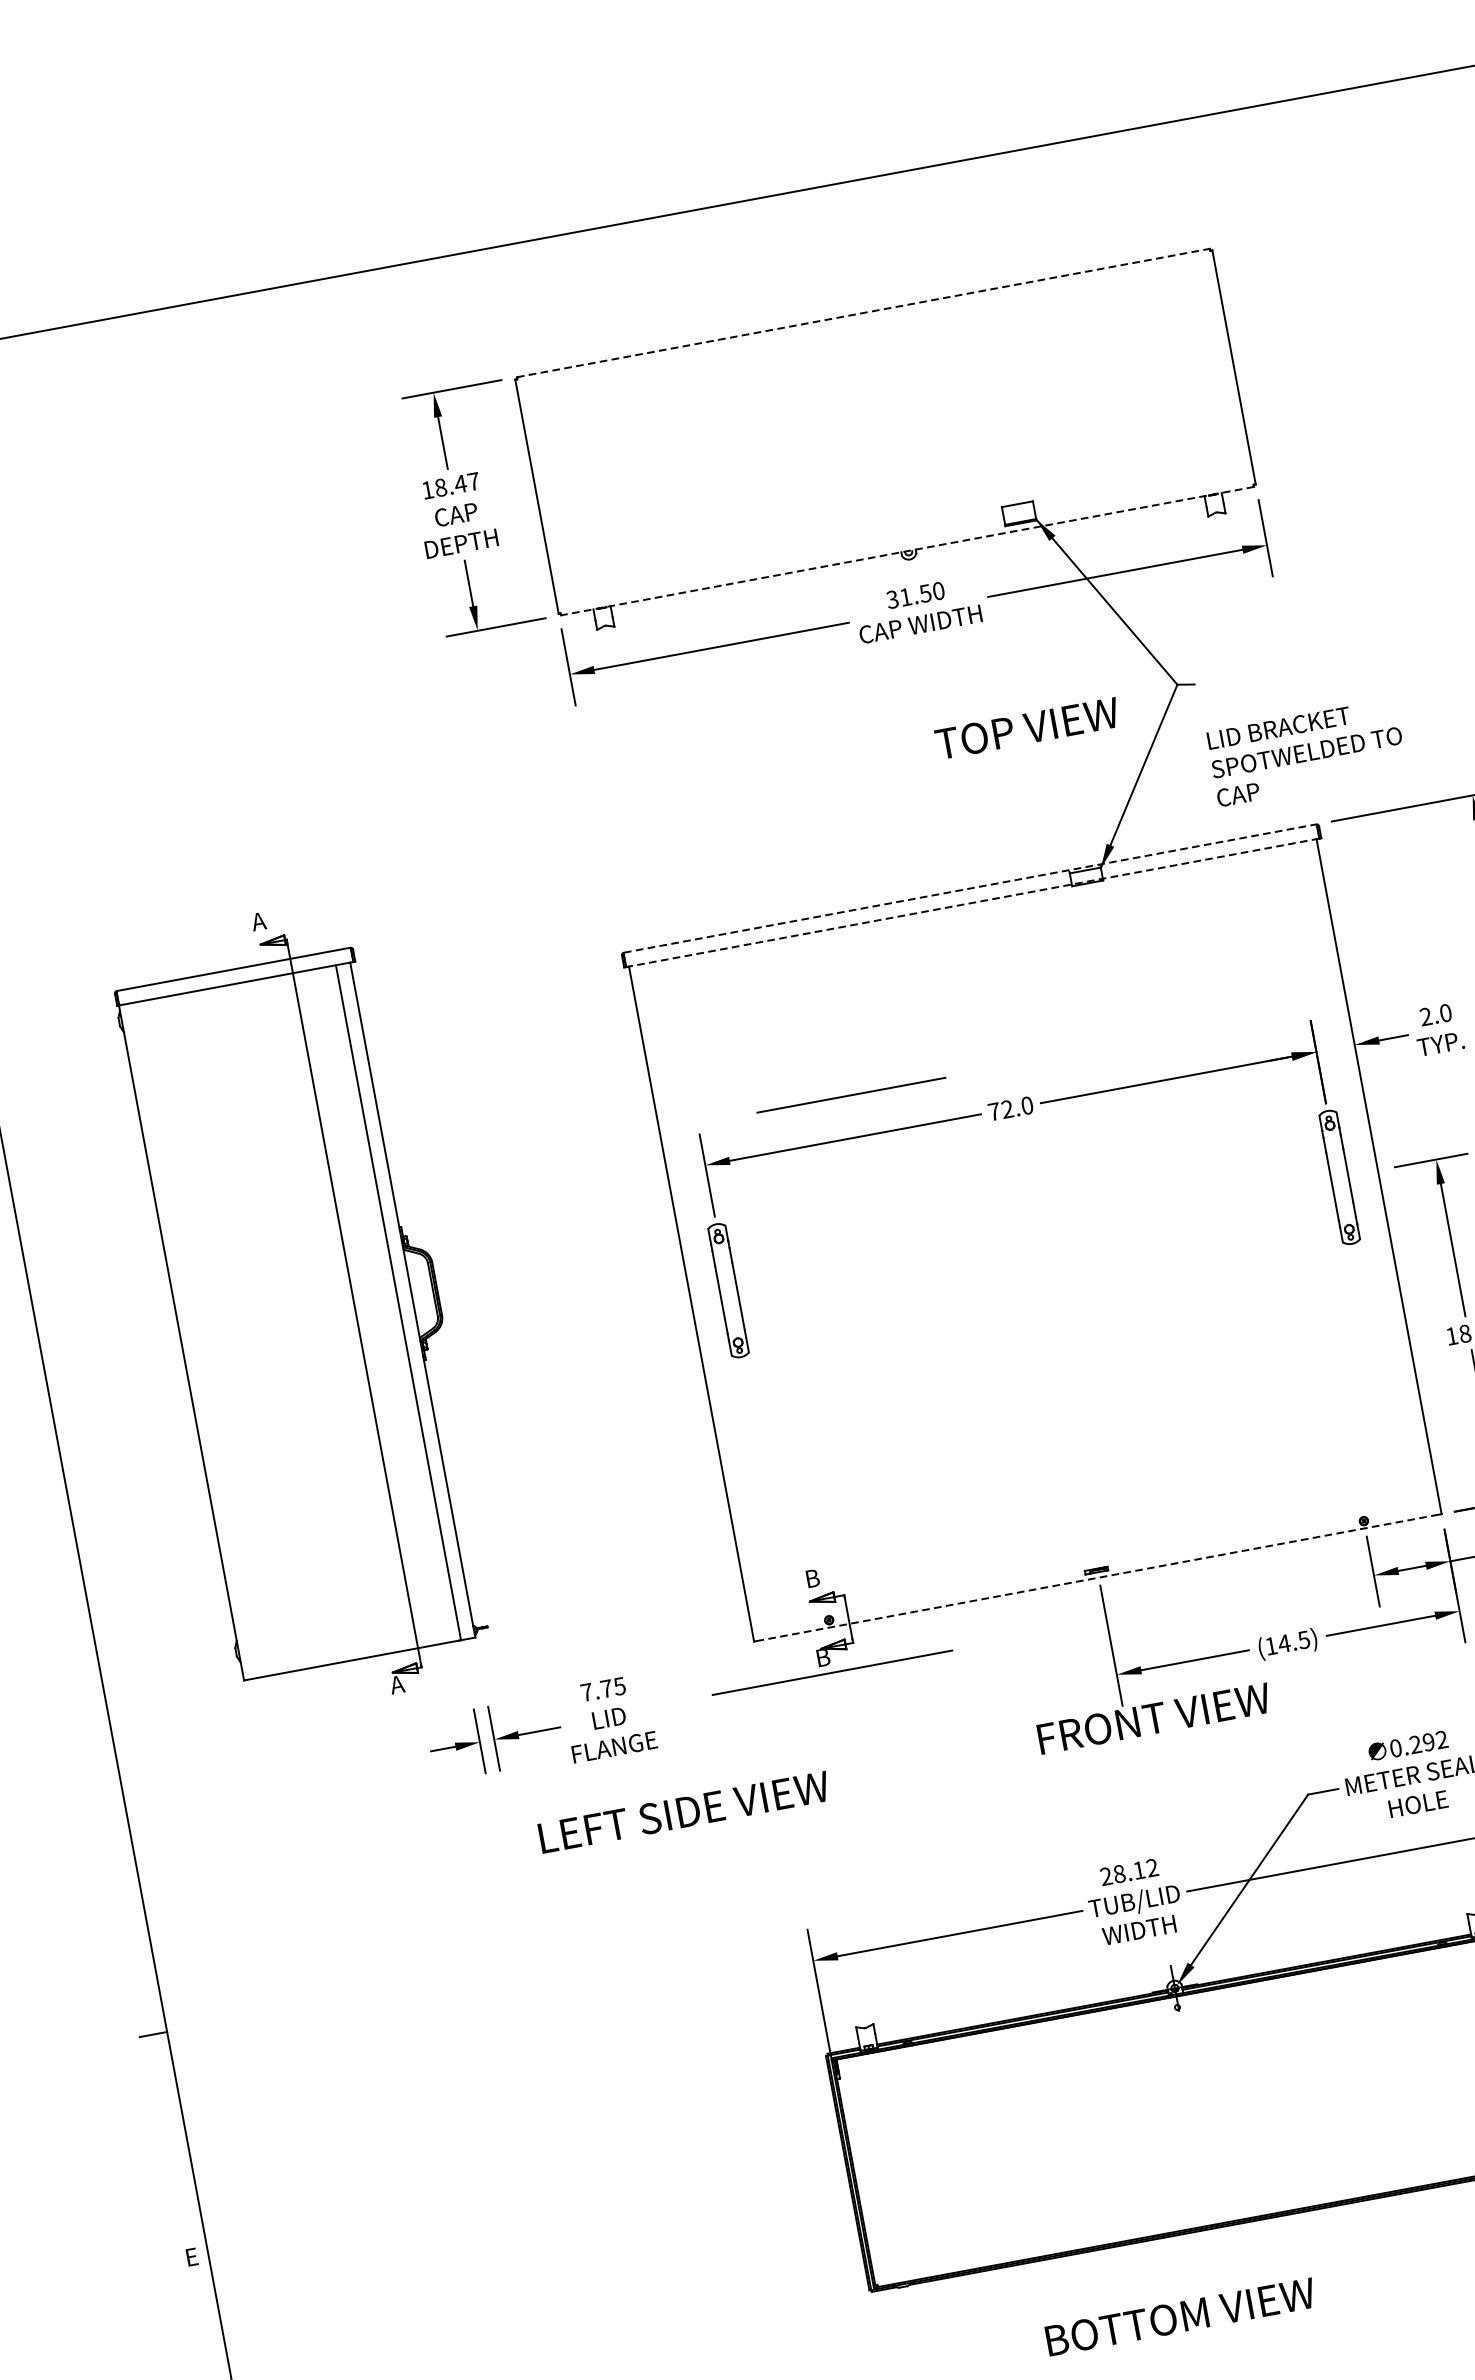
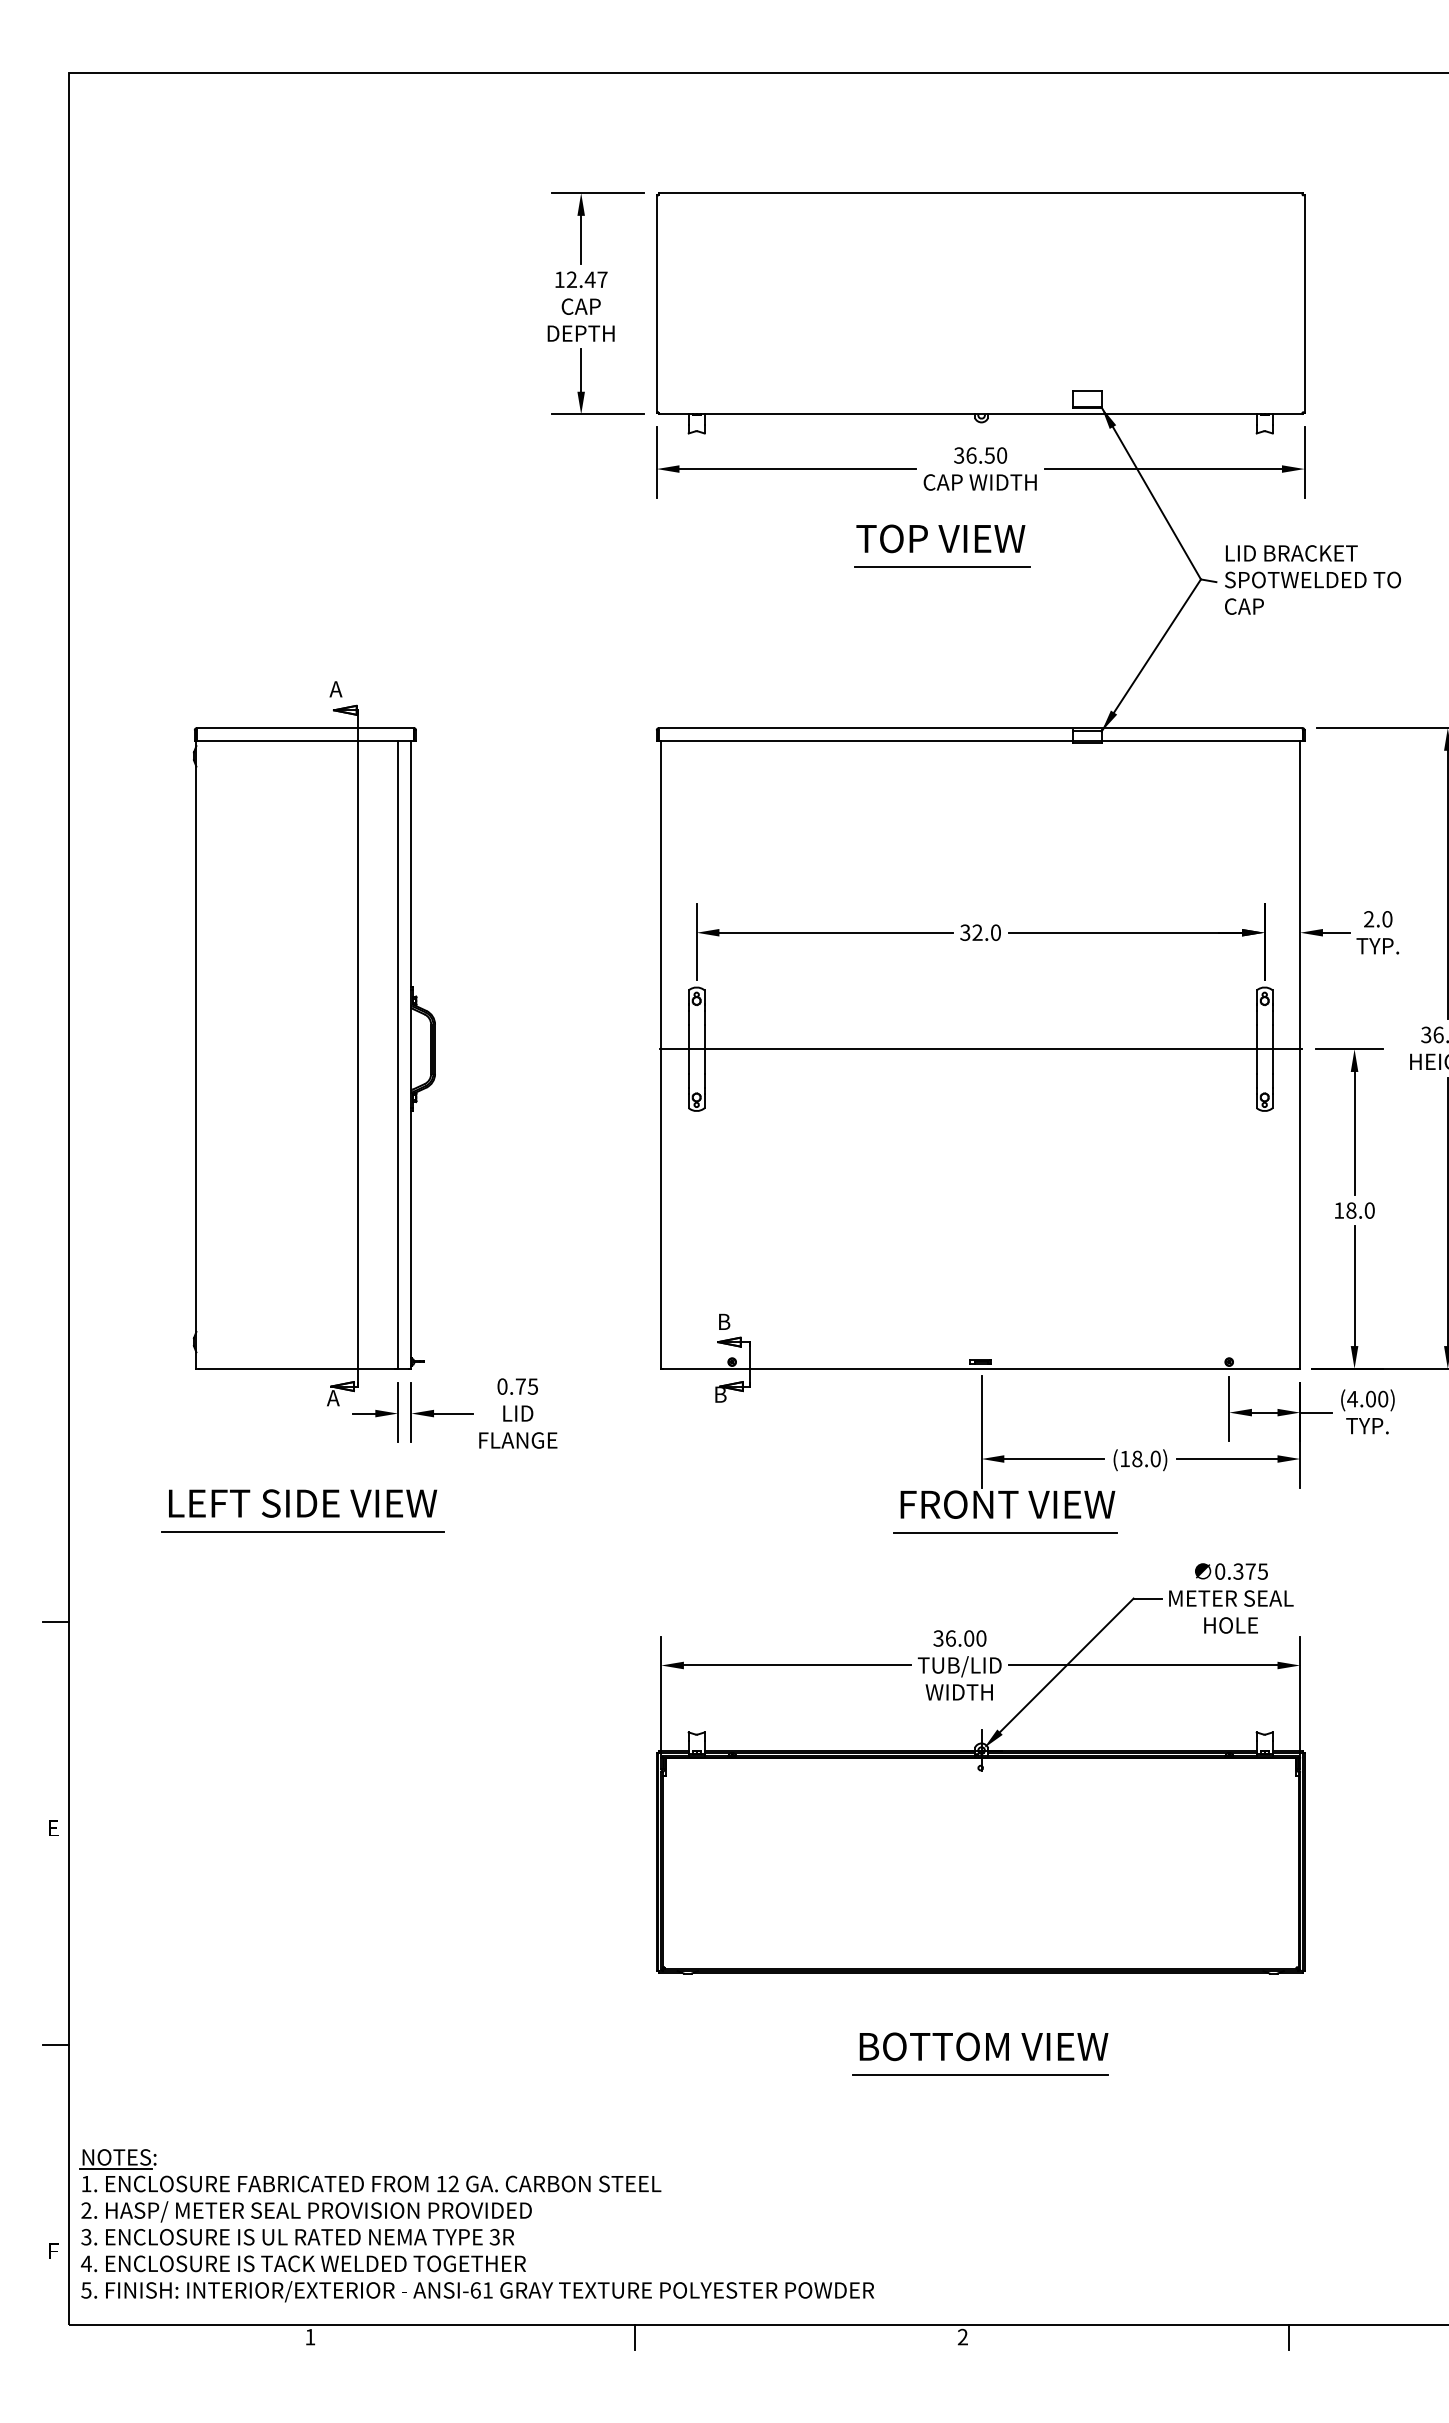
line: (864, 313) -> (981, 193), dashed -> solid
text: (440, 487) -> (571, 279), 18.47 -> 12.47
line: (907, 551) -> (980, 414), dashed -> solid
text: (905, 597) -> (971, 455), 31.50 -> 36.50
text: (1026, 728) -> (940, 538), moved
text: (1306, 752) -> (1312, 579), moved
line: (969, 889) -> (980, 728), dashed -> solid
line: (972, 903) -> (980, 741), dashed -> solid
line: (851, 1094) -> (942, 566), moved
text: (994, 1111) -> (965, 932), 72.0 -> 32.0
line: (1033, 1234) -> (980, 1049), added
part: (305, 1307) -> (313, 1043), moved
line: (1098, 1577) -> (981, 1368), dashed -> solid
text: (1293, 1641) -> (1145, 1458), (14.5) -> (18.0)
line: (832, 1672) -> (1005, 1532), moved
text: (586, 1692) -> (502, 1386), 7.75 -> 0.75
text: (1428, 1742) -> (1250, 1571), 0.292 -> 0.375
text: (684, 1812) -> (303, 1503), moved
text: (1128, 1872) -> (959, 1638), 28.12 -> 36.00
line: (400, 1888) -> (302, 1531), added
text: (1180, 2316) -> (983, 2046), moved
line: (1238, 2337) -> (980, 2074), added

